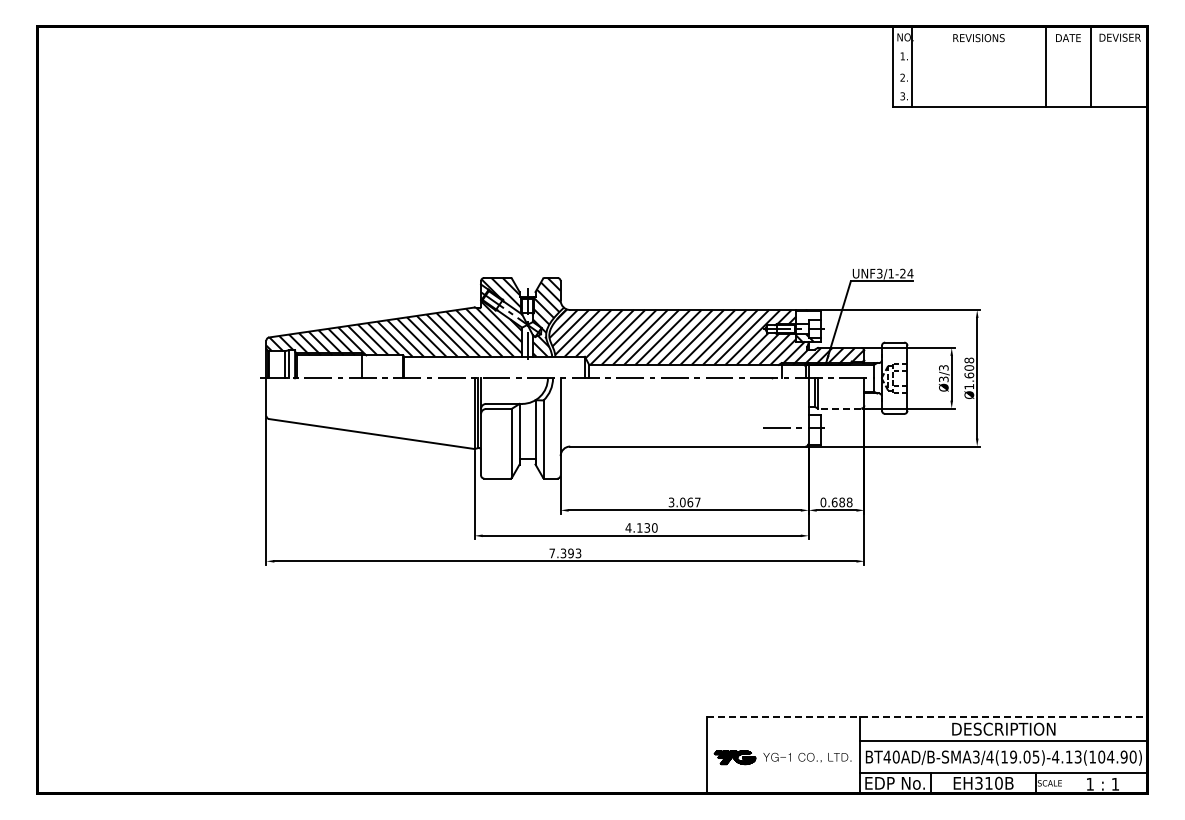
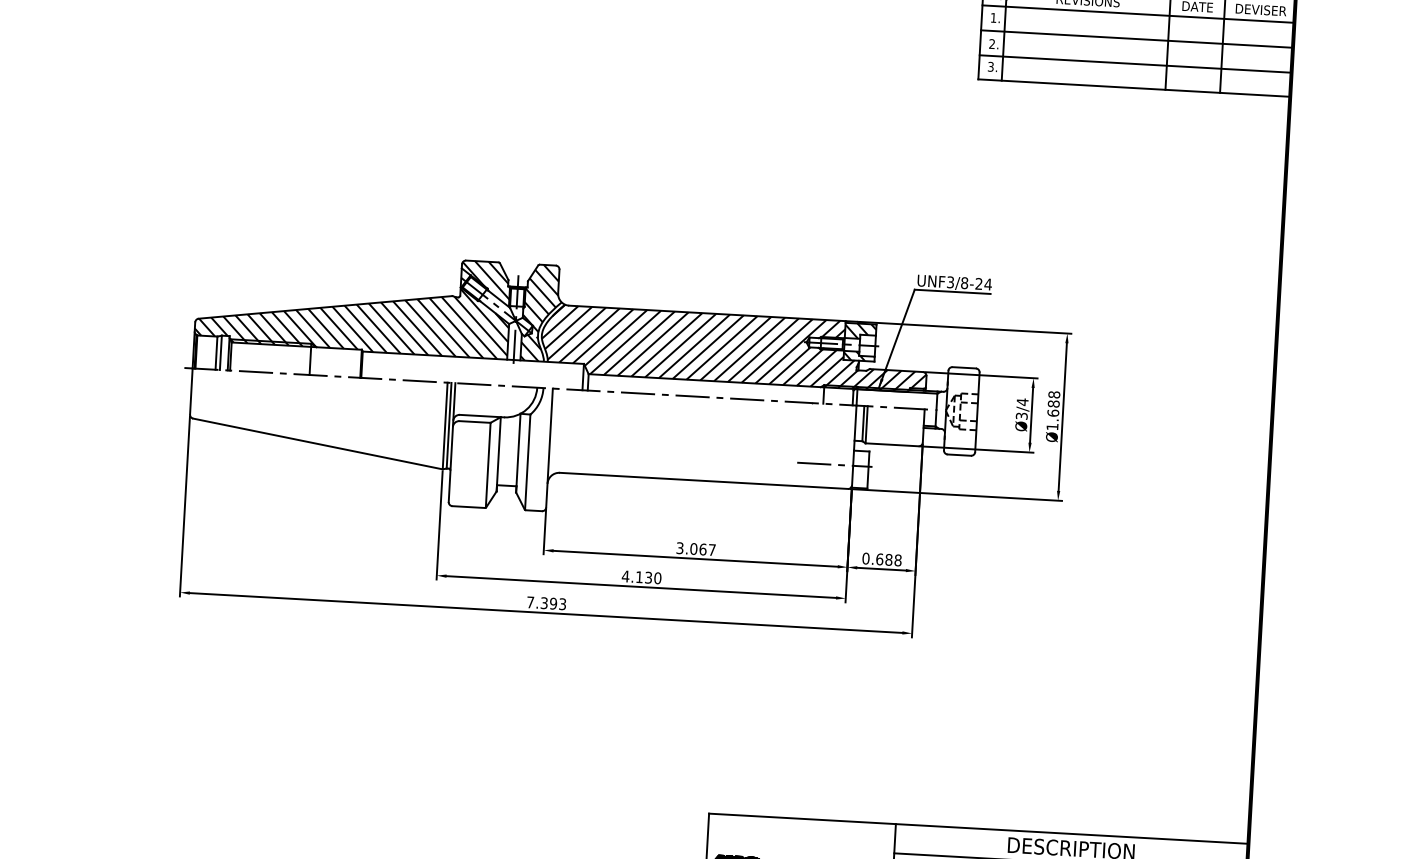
line: (1020, 46) -> (1138, 13), added
line: (1020, 67) -> (1137, 39), added
line: (1020, 87) -> (1135, 64), added
text: (891, 273) -> (965, 282), UNF3/1-24 -> UNF3/8-24
hatch: (808, 317) -> (860, 331), added
text: (943, 367) -> (1022, 401), Ø3/3 -> Ø3/4
text: (968, 367) -> (1052, 403), Ø1.608 -> Ø1.688
line: (839, 408) -> (892, 444), dashed -> solid
line: (928, 717) -> (979, 829), dashed -> solid

